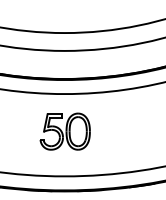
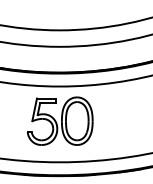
part: (64, 130) -> (59, 120), size x1.43

